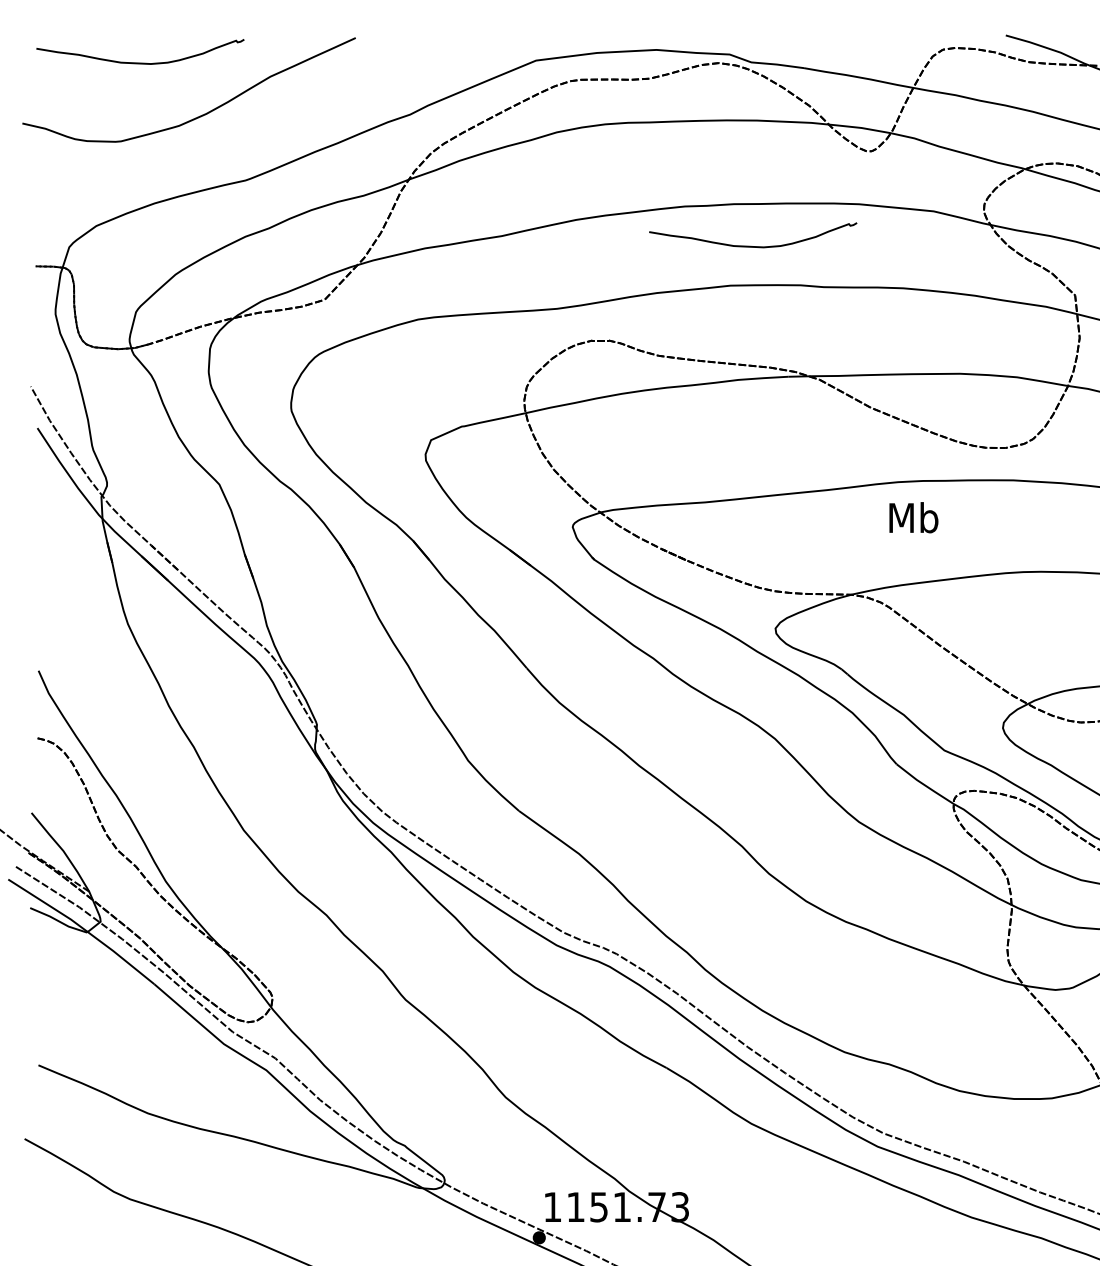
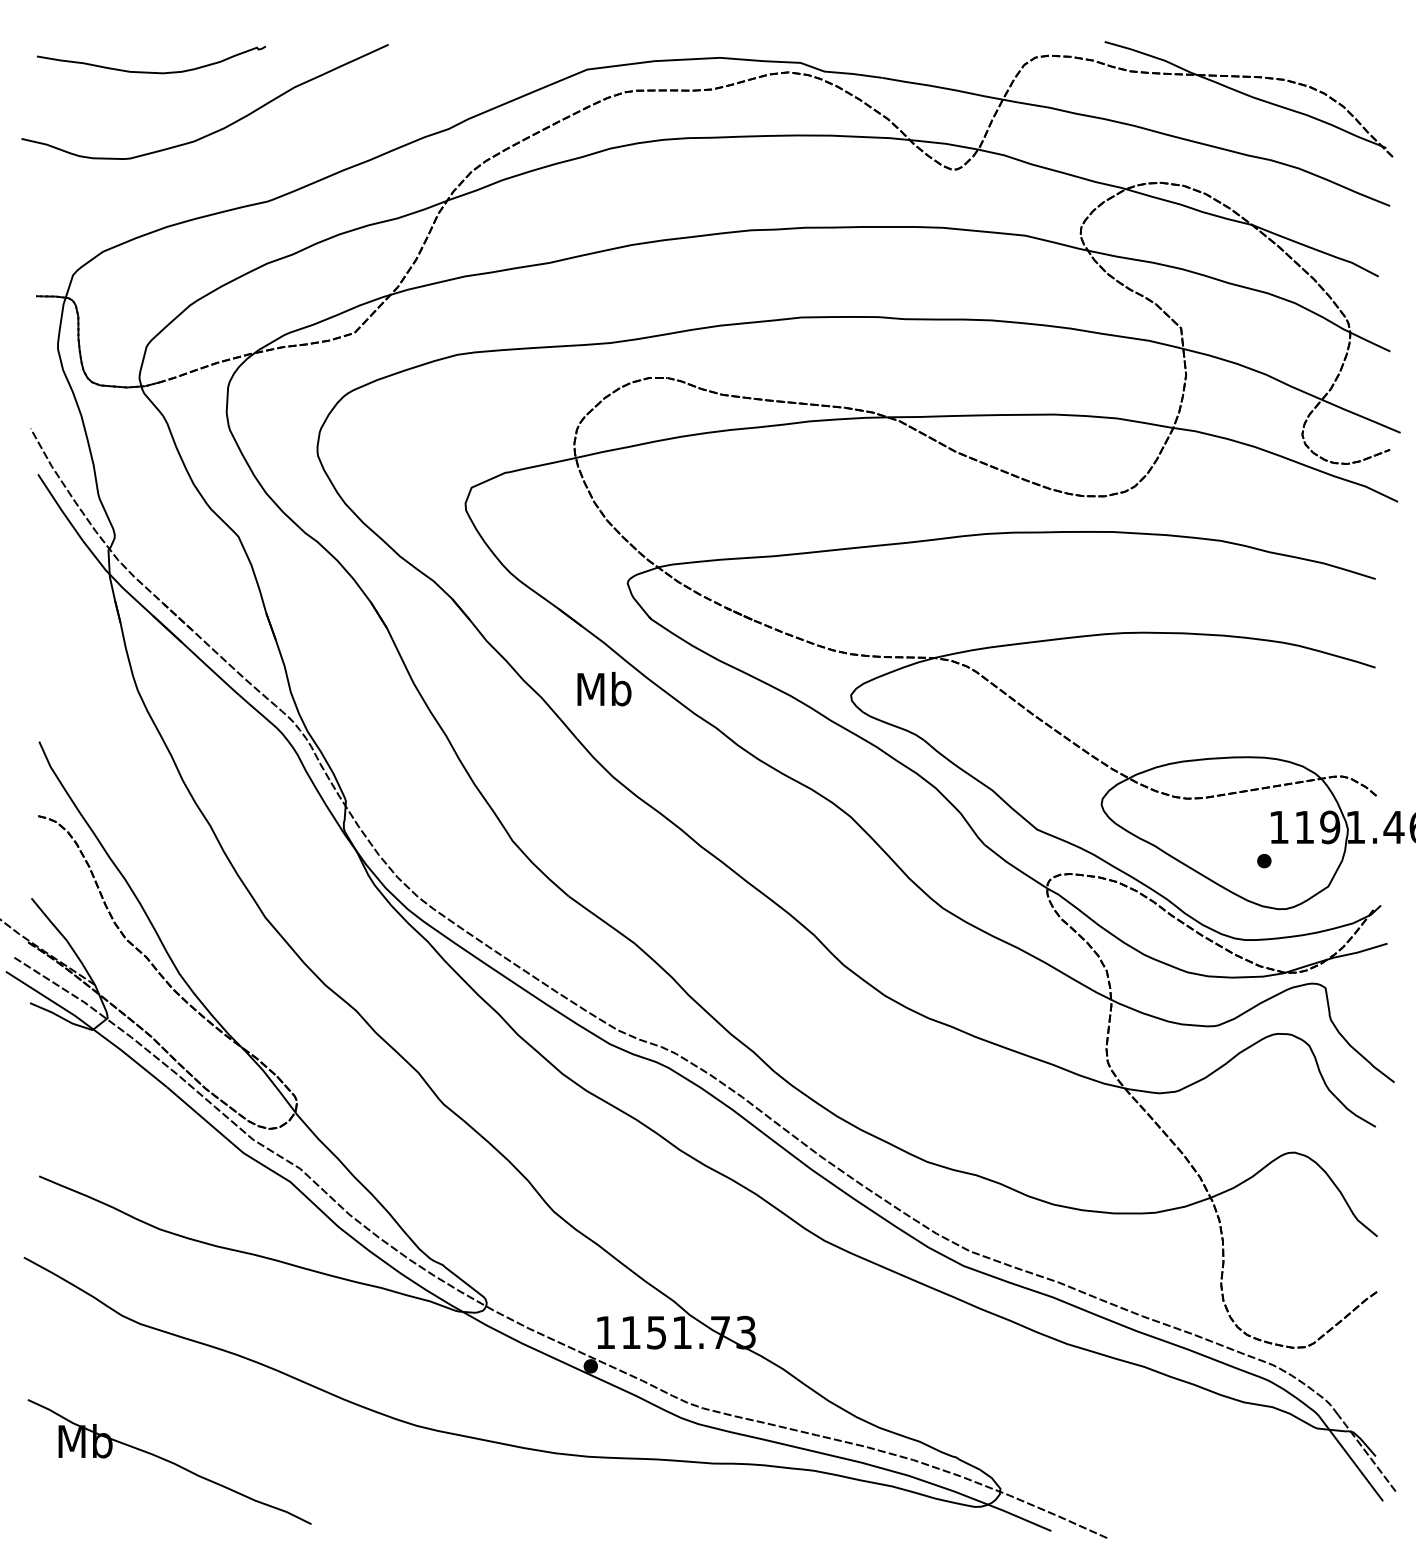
curve: (753, 245) -> (826, 273), removed
text: (913, 518) -> (604, 689), moved

